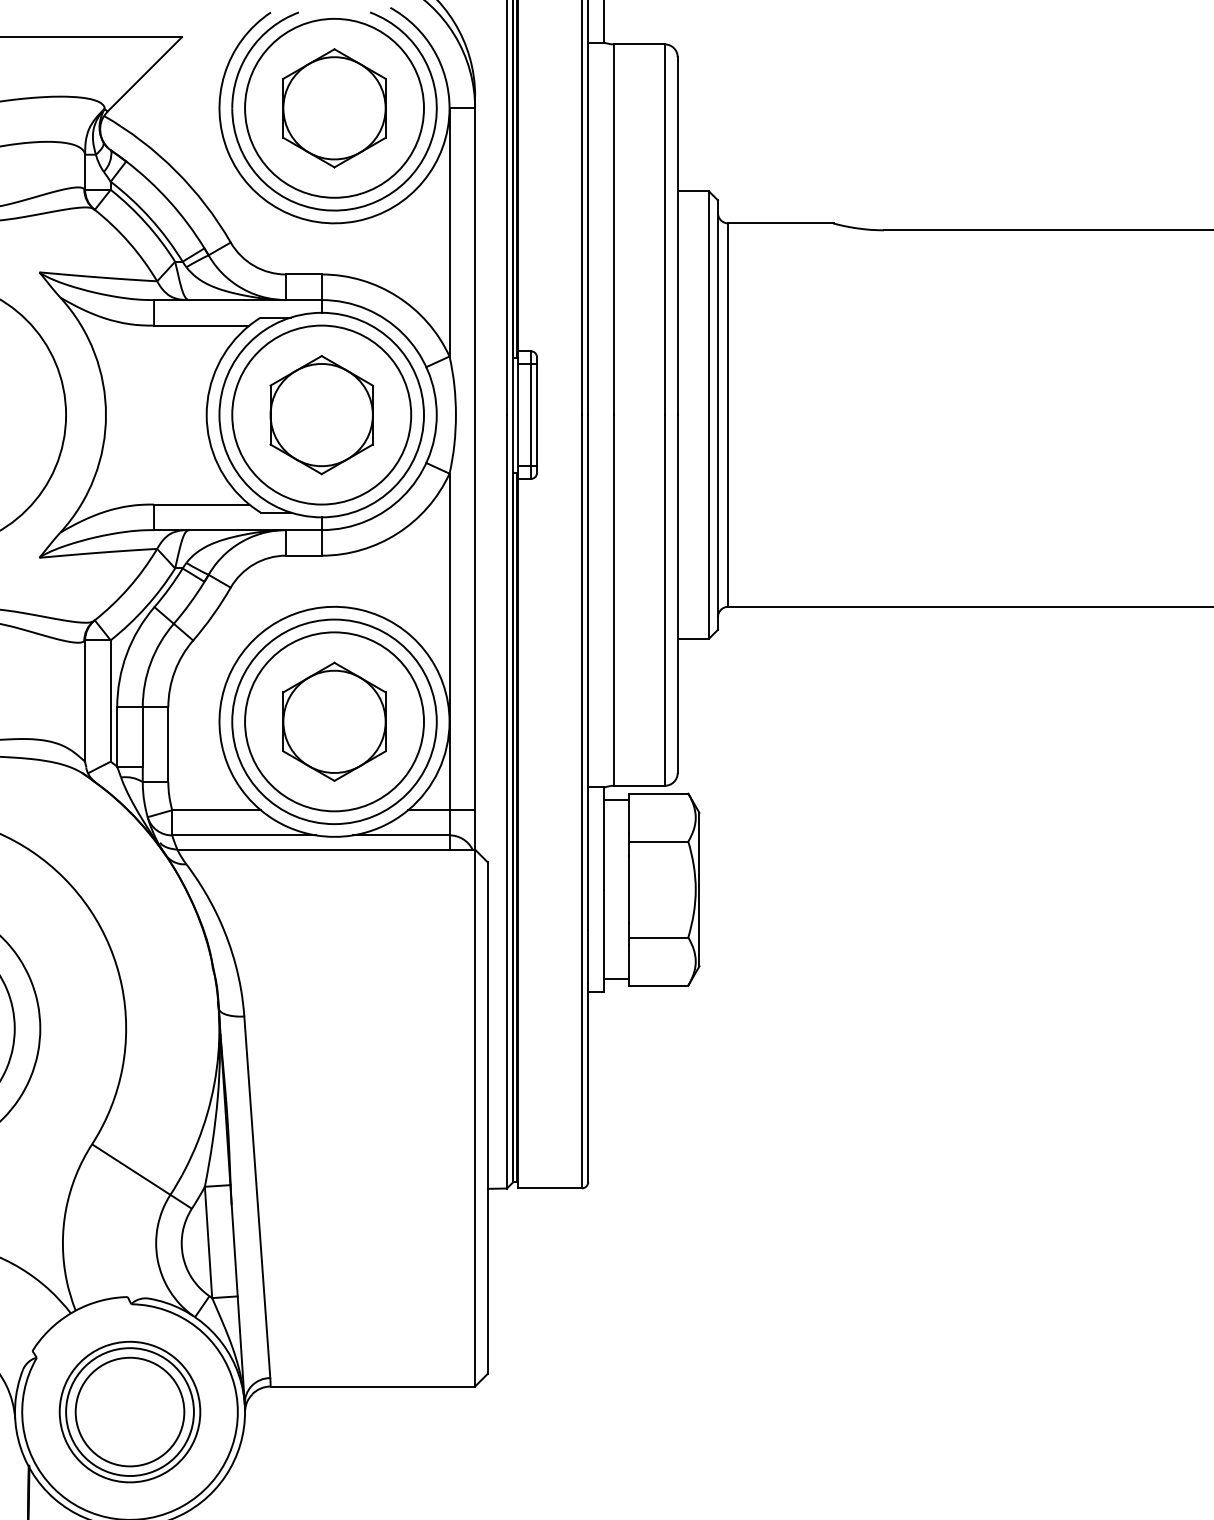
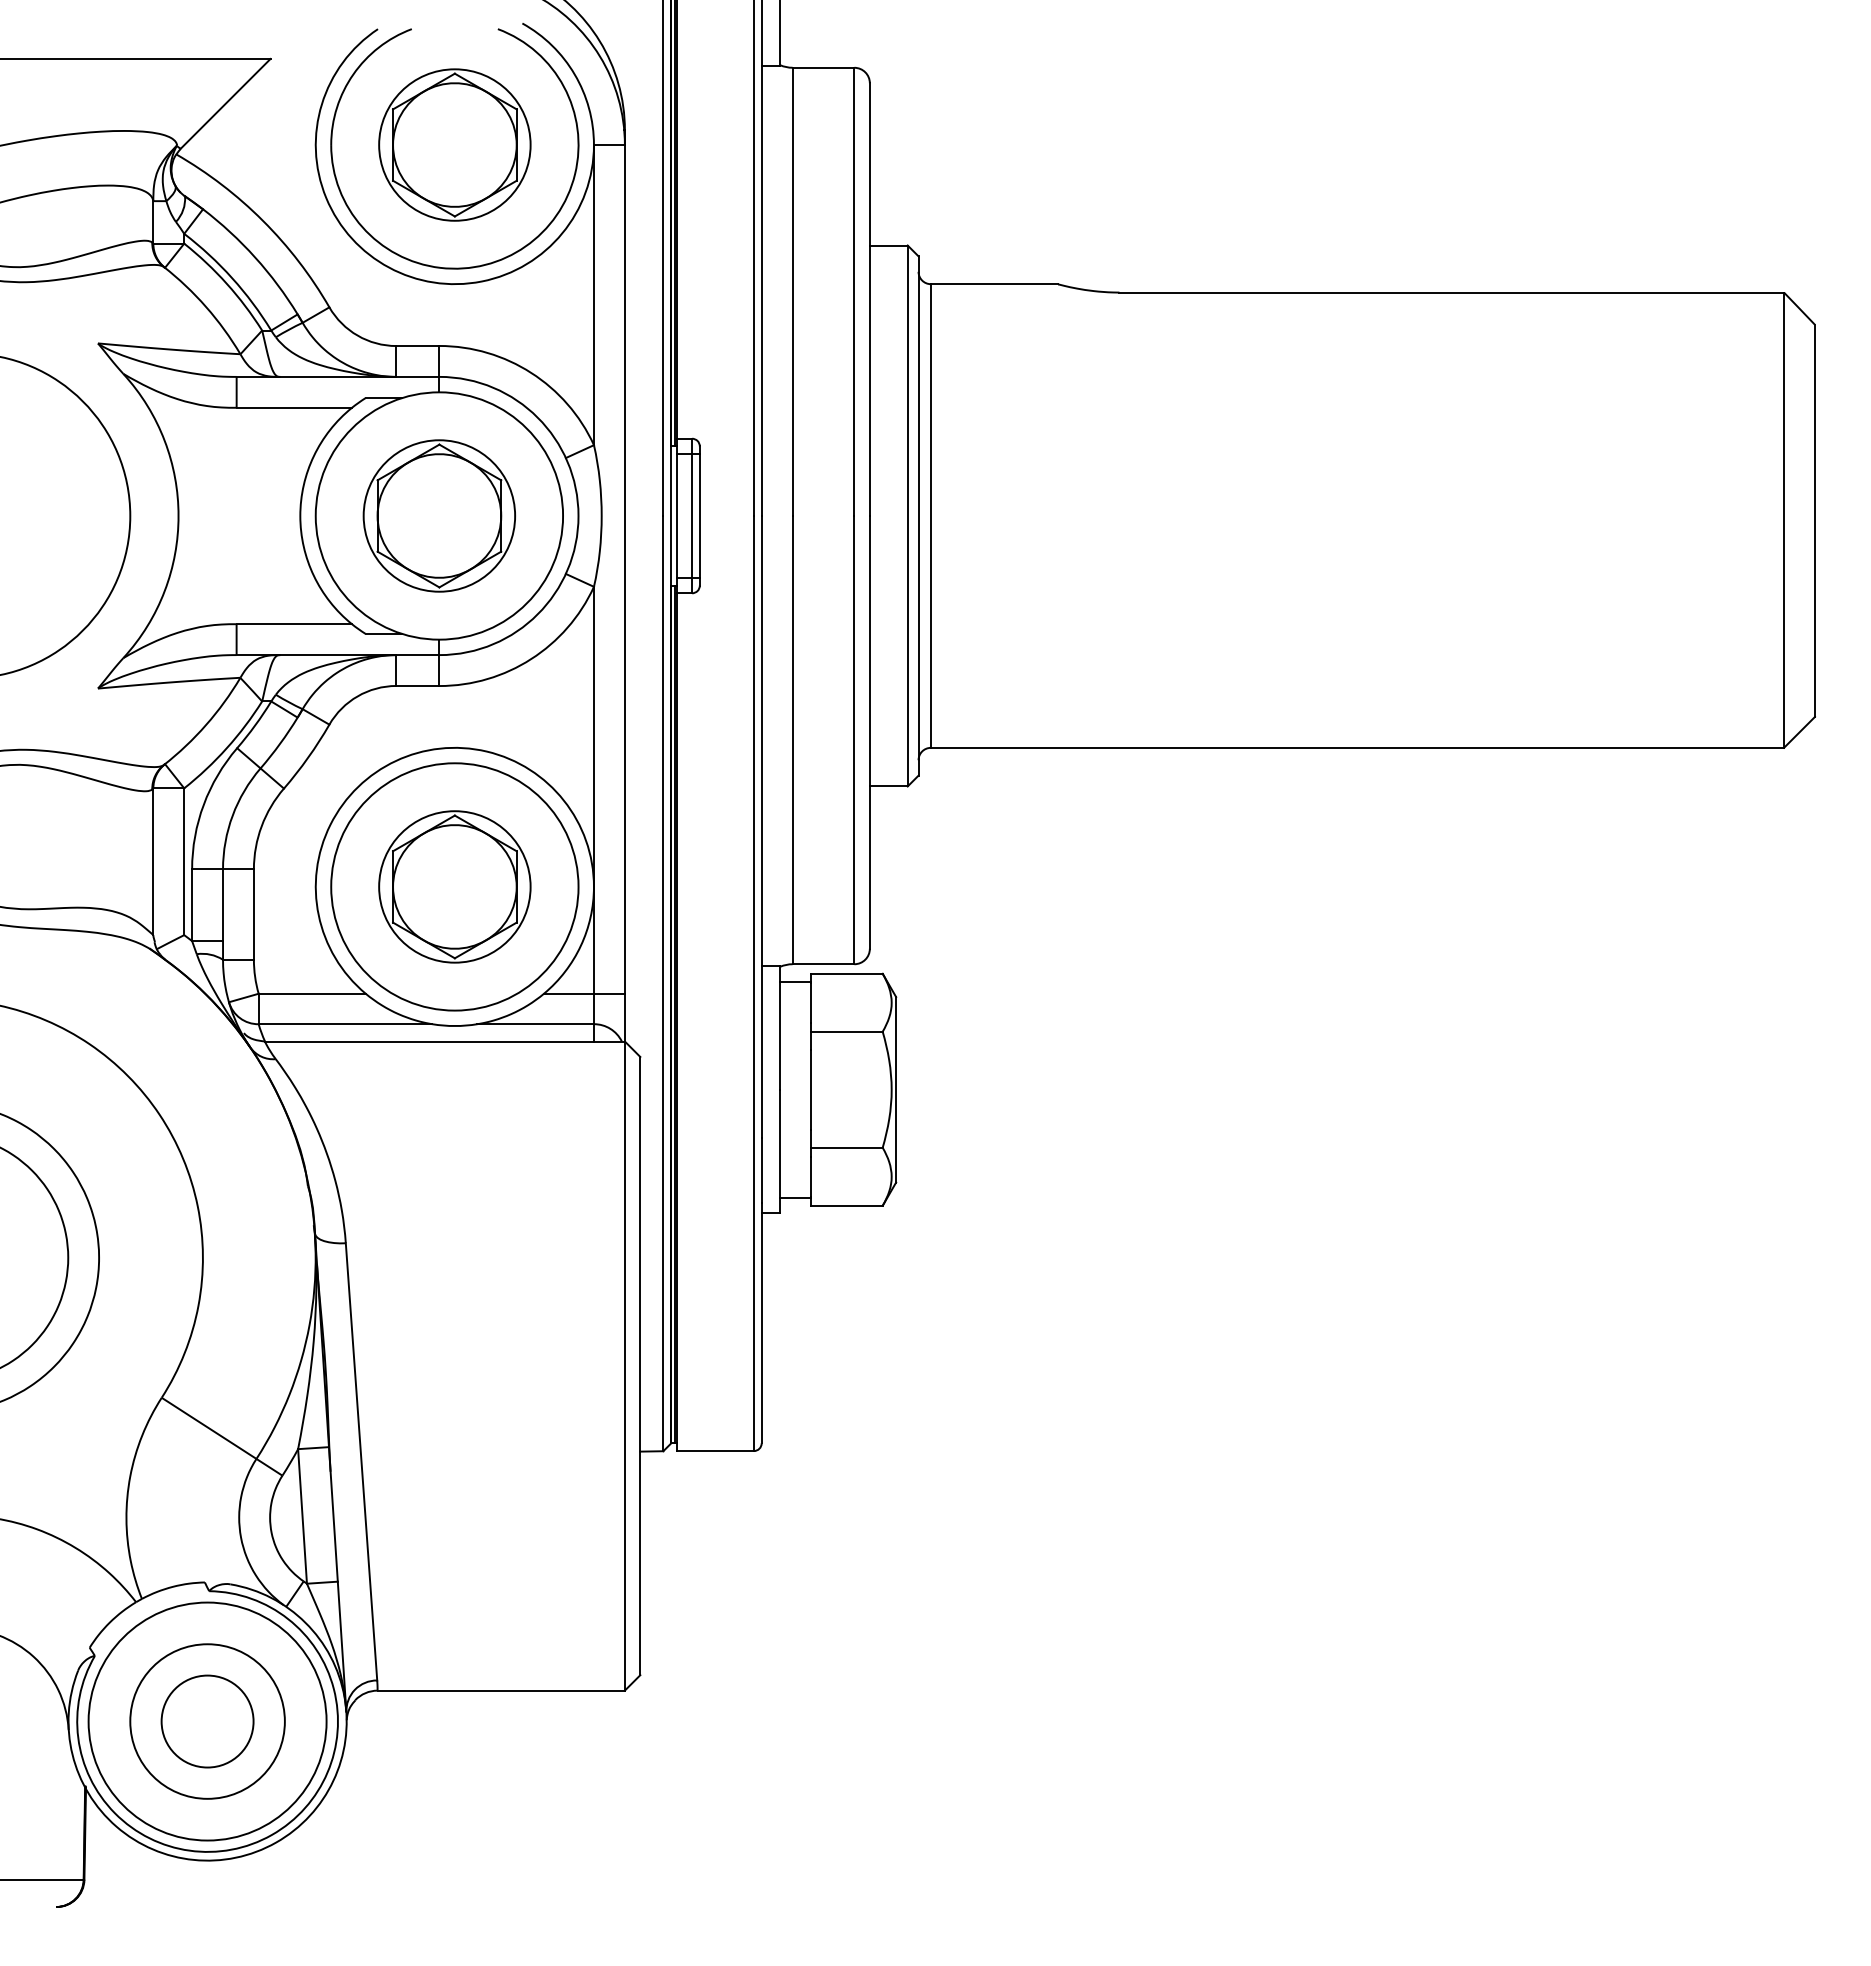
circle: (334, 107) -> (454, 144), size x0.7
circle: (321, 414) -> (439, 515), size x0.7
circle: (334, 721) -> (454, 886), size x0.7
circle: (129, 1412) -> (207, 1721), size x0.7
circle: (129, 1412) -> (207, 1721), size x1.4

